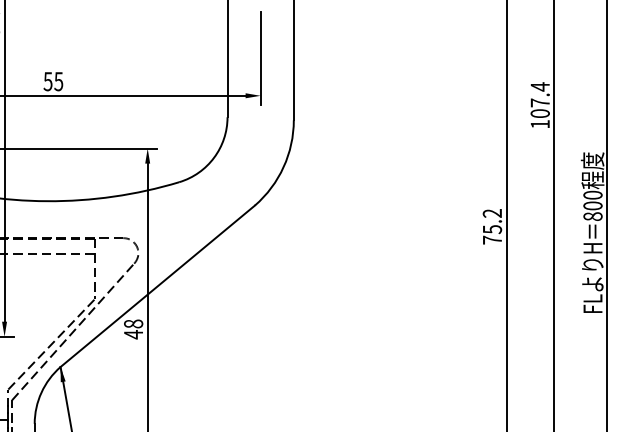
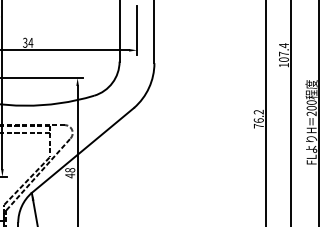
text: (54, 80) -> (28, 42), 55 -> 34
text: (592, 216) -> (311, 113), 800 -> 200
text: (491, 229) -> (258, 120), 75.2 -> 76.2

